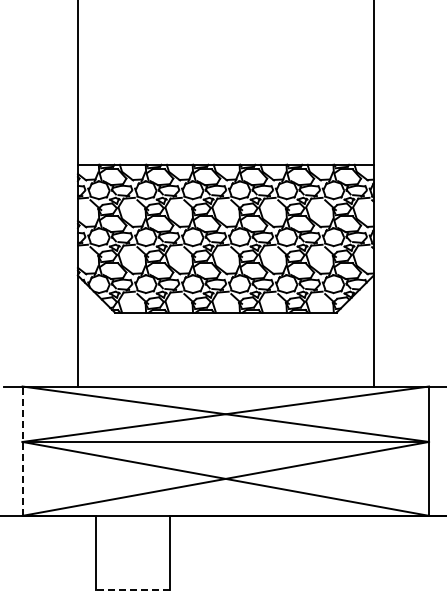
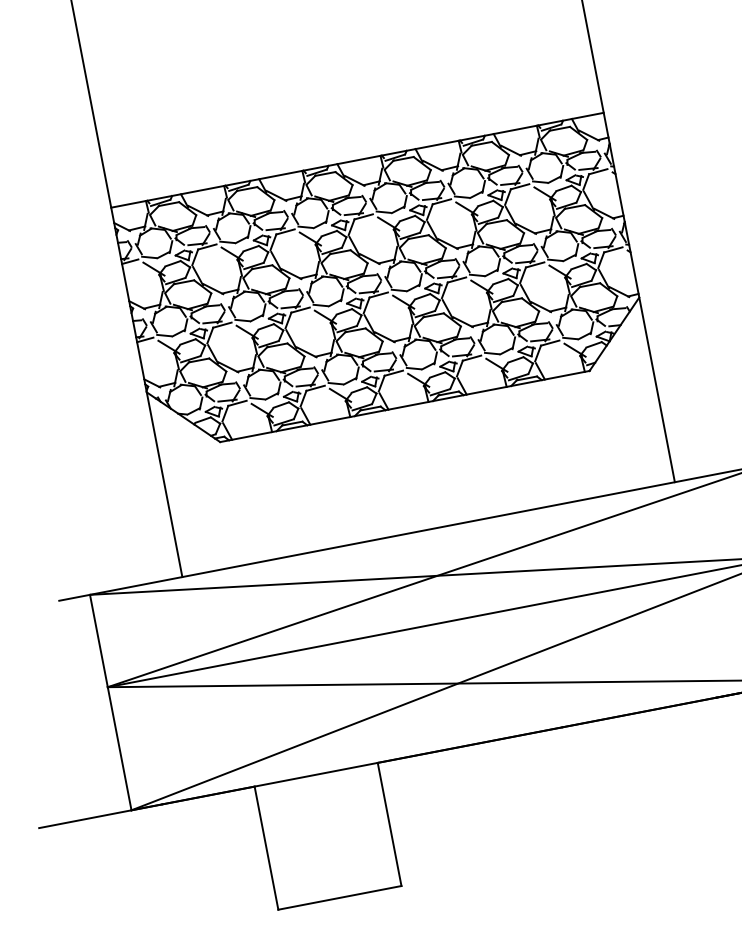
line: (22, 451) -> (110, 703), dashed -> solid
line: (133, 589) -> (339, 897), dashed -> solid

